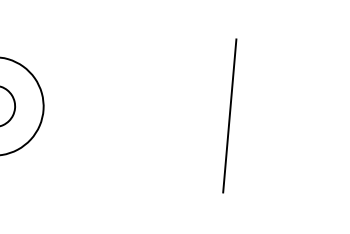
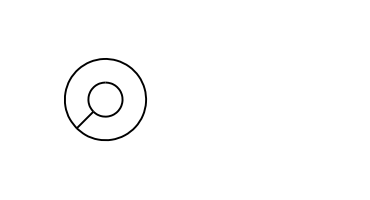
line: (229, 115) -> (299, 107), removed

